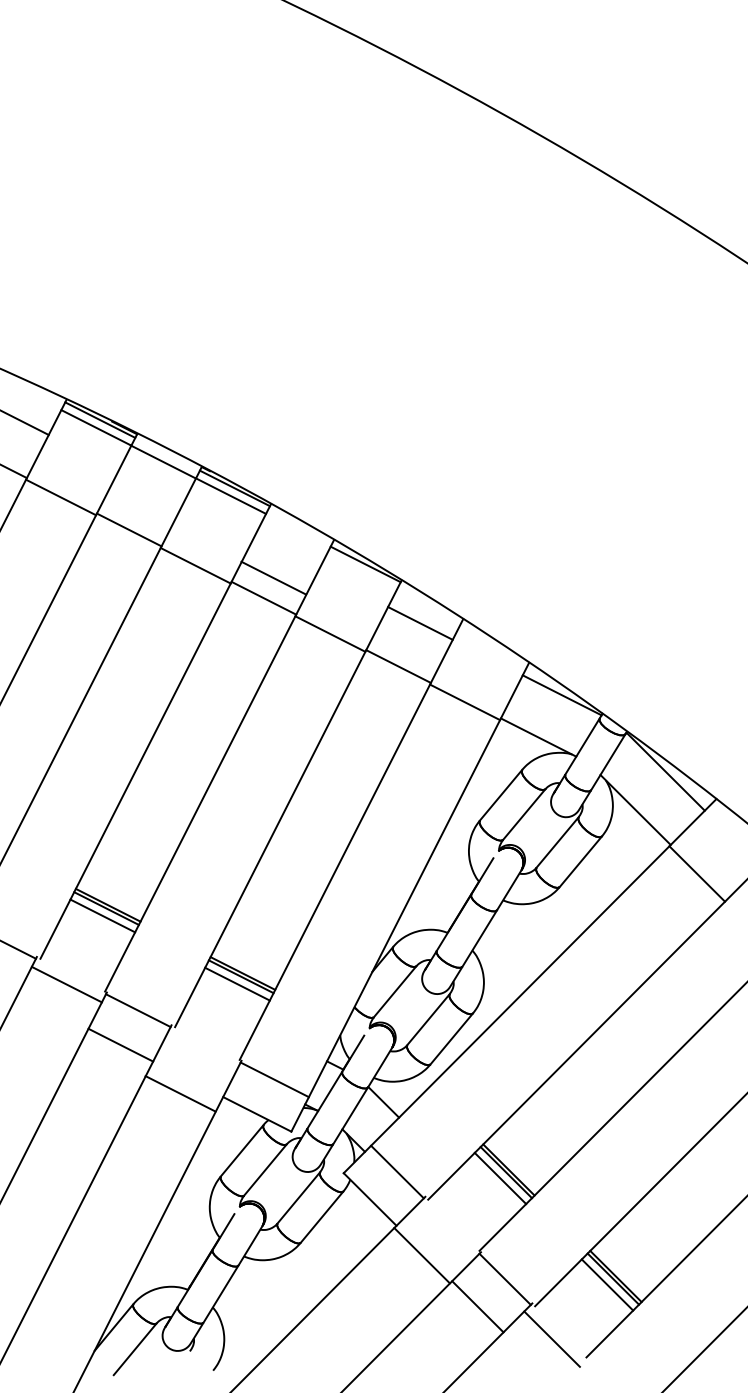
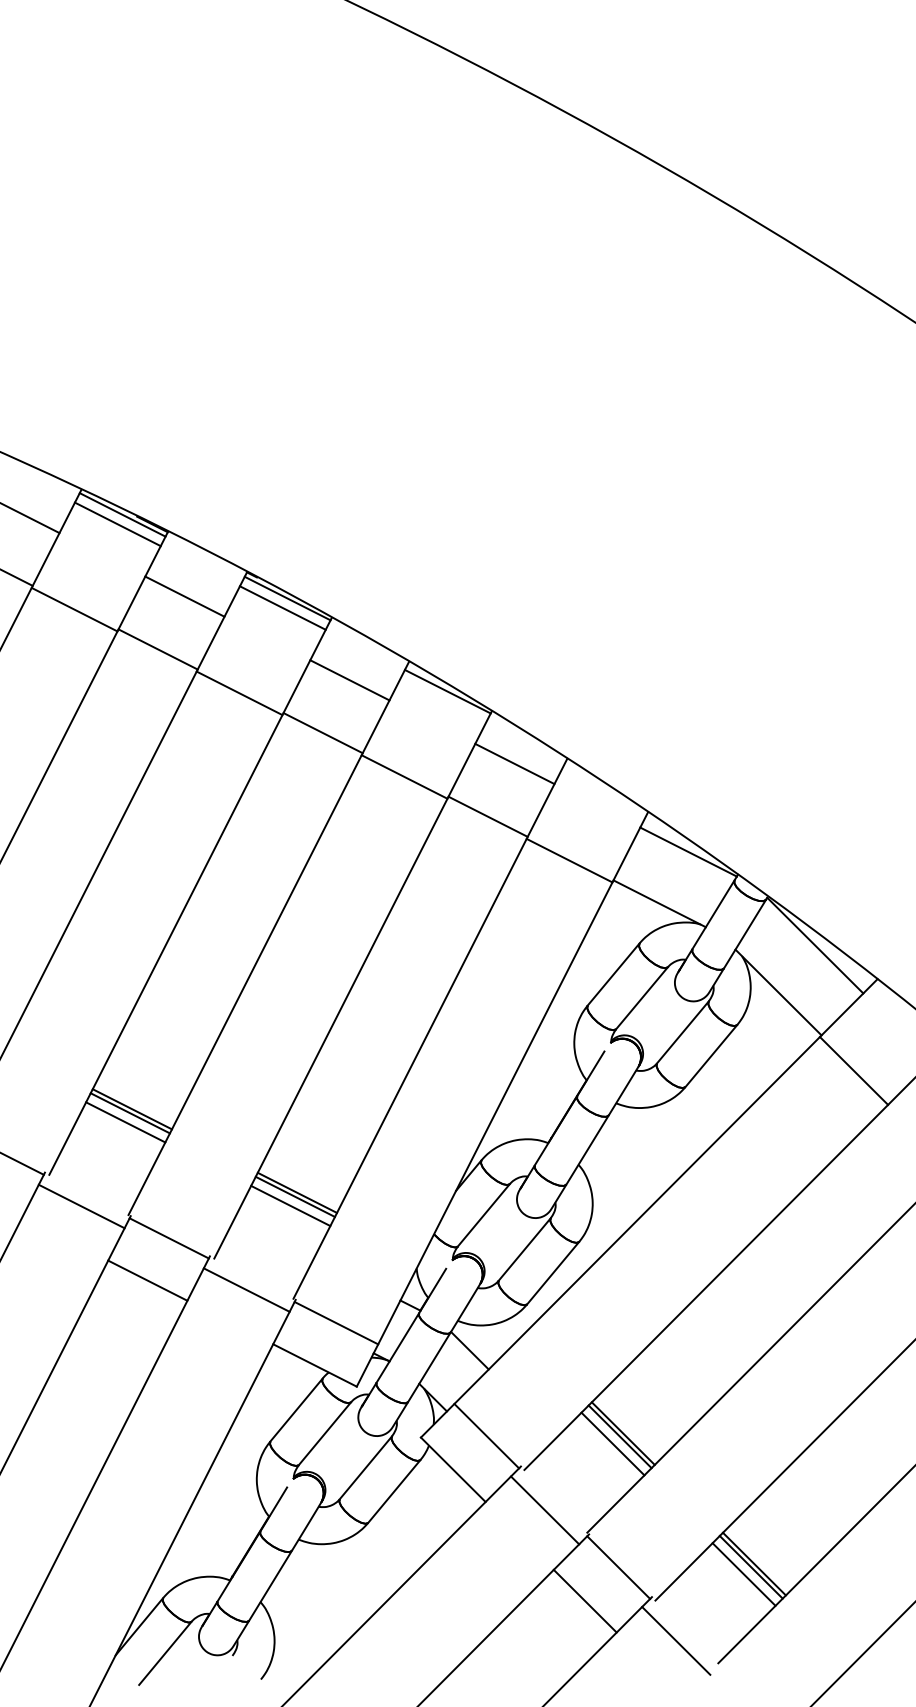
line: (162, 461) -> (184, 596), moved
line: (273, 577) -> (349, 679), moved
line: (180, 1093) -> (246, 1289), moved
line: (421, 1255) -> (544, 1510), moved

